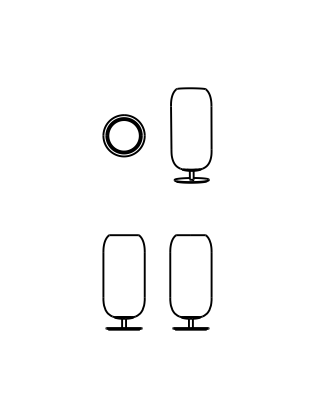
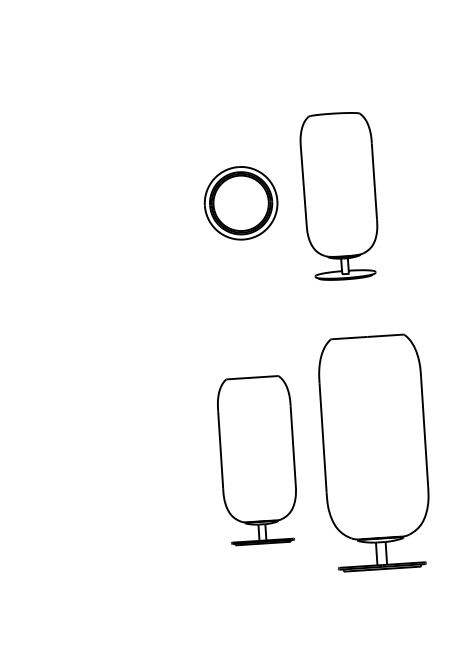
part: (191, 135) -> (340, 196), moved
part: (190, 282) -> (374, 453), size x1.4

